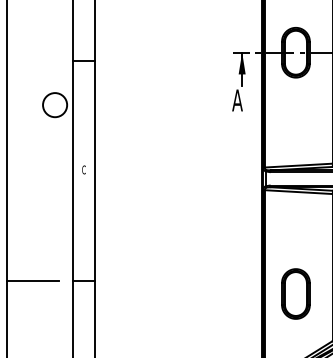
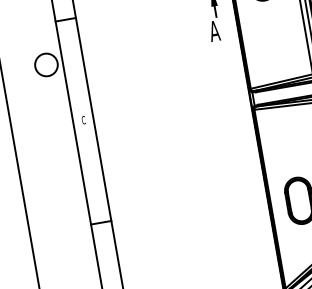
line: (32, 280) -> (53, 230), removed

